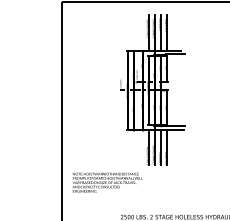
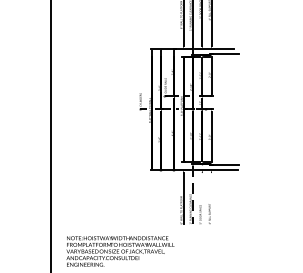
line: (154, 146) -> (192, 195), solid -> dashed
line: (160, 148) -> (201, 198), removed
line: (166, 148) -> (210, 198), removed

